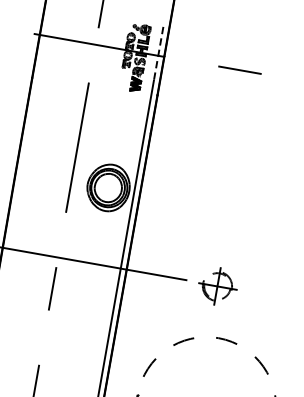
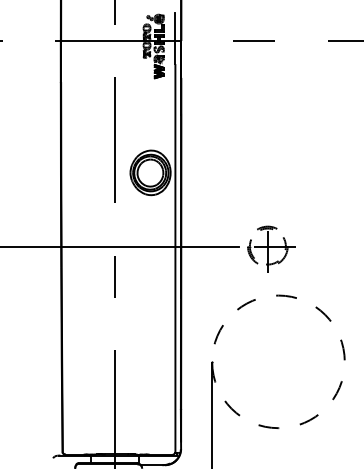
line: (158, 53) -> (175, 38), dashed -> solid
part: (219, 288) -> (271, 248), size x1.43

